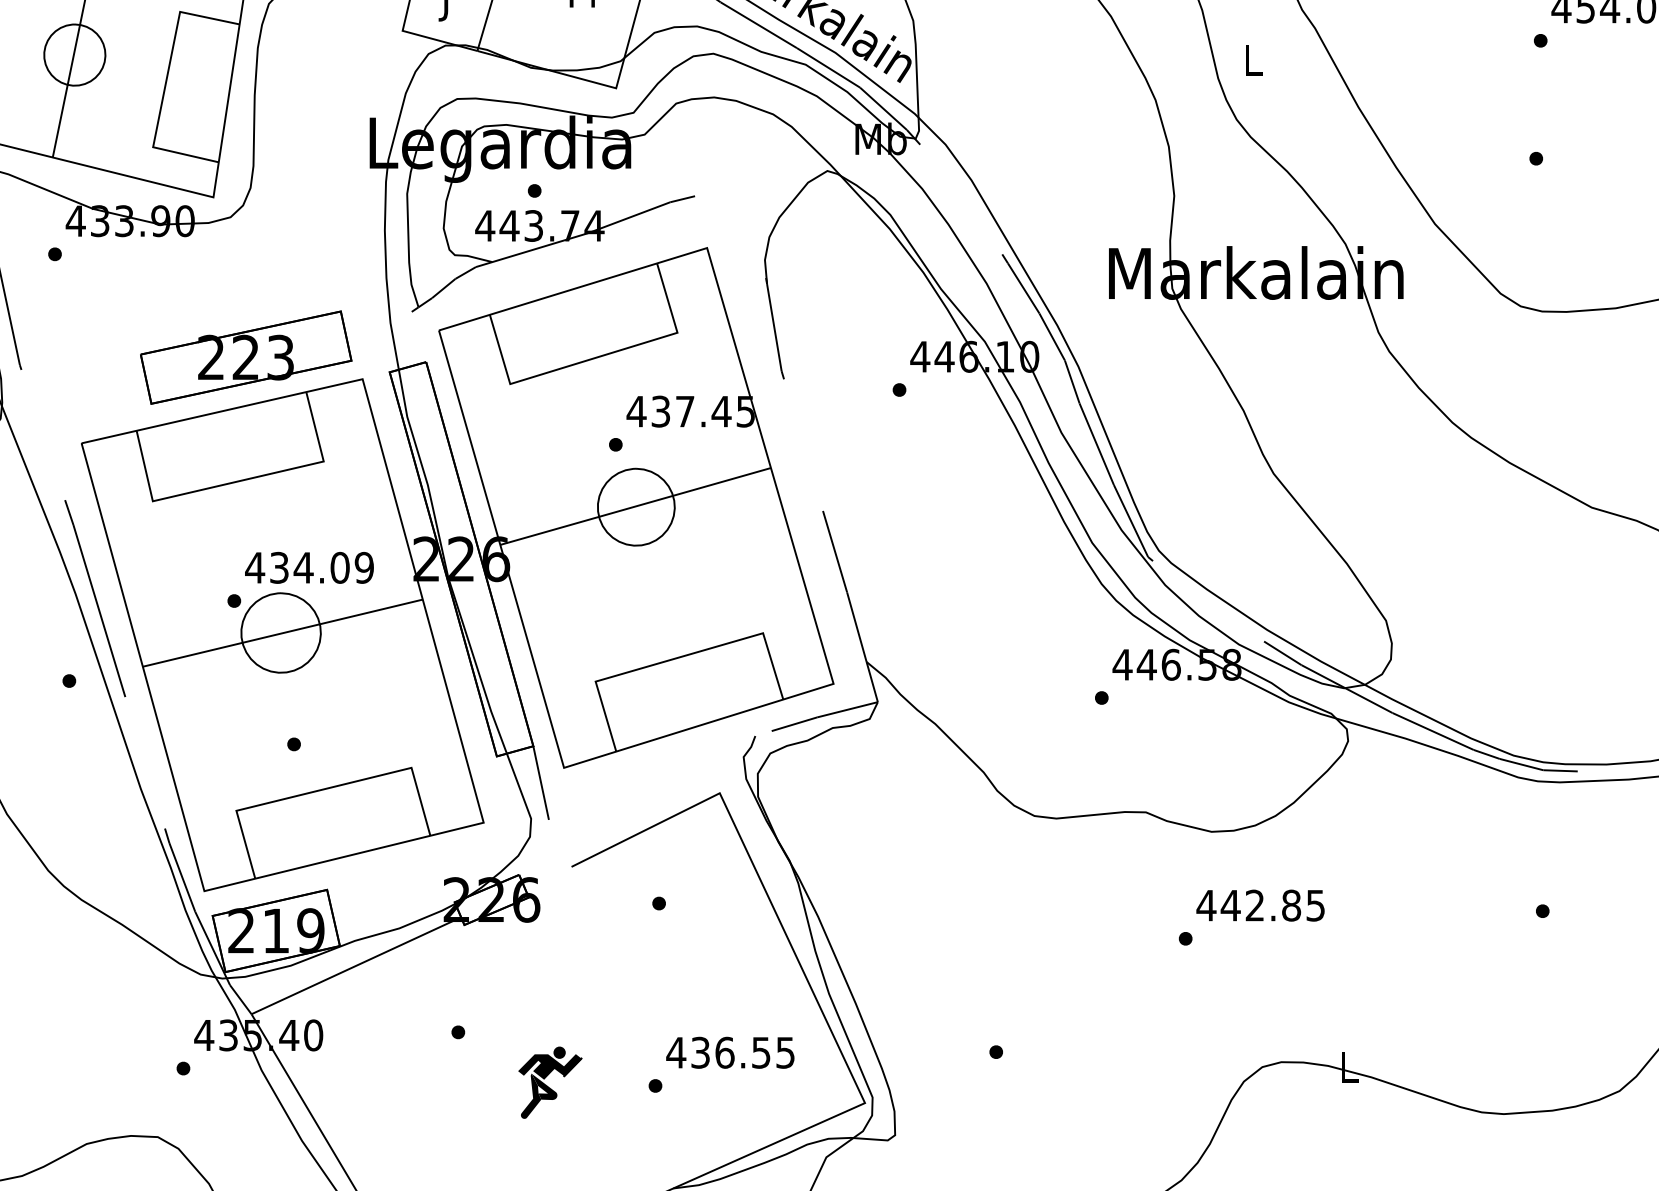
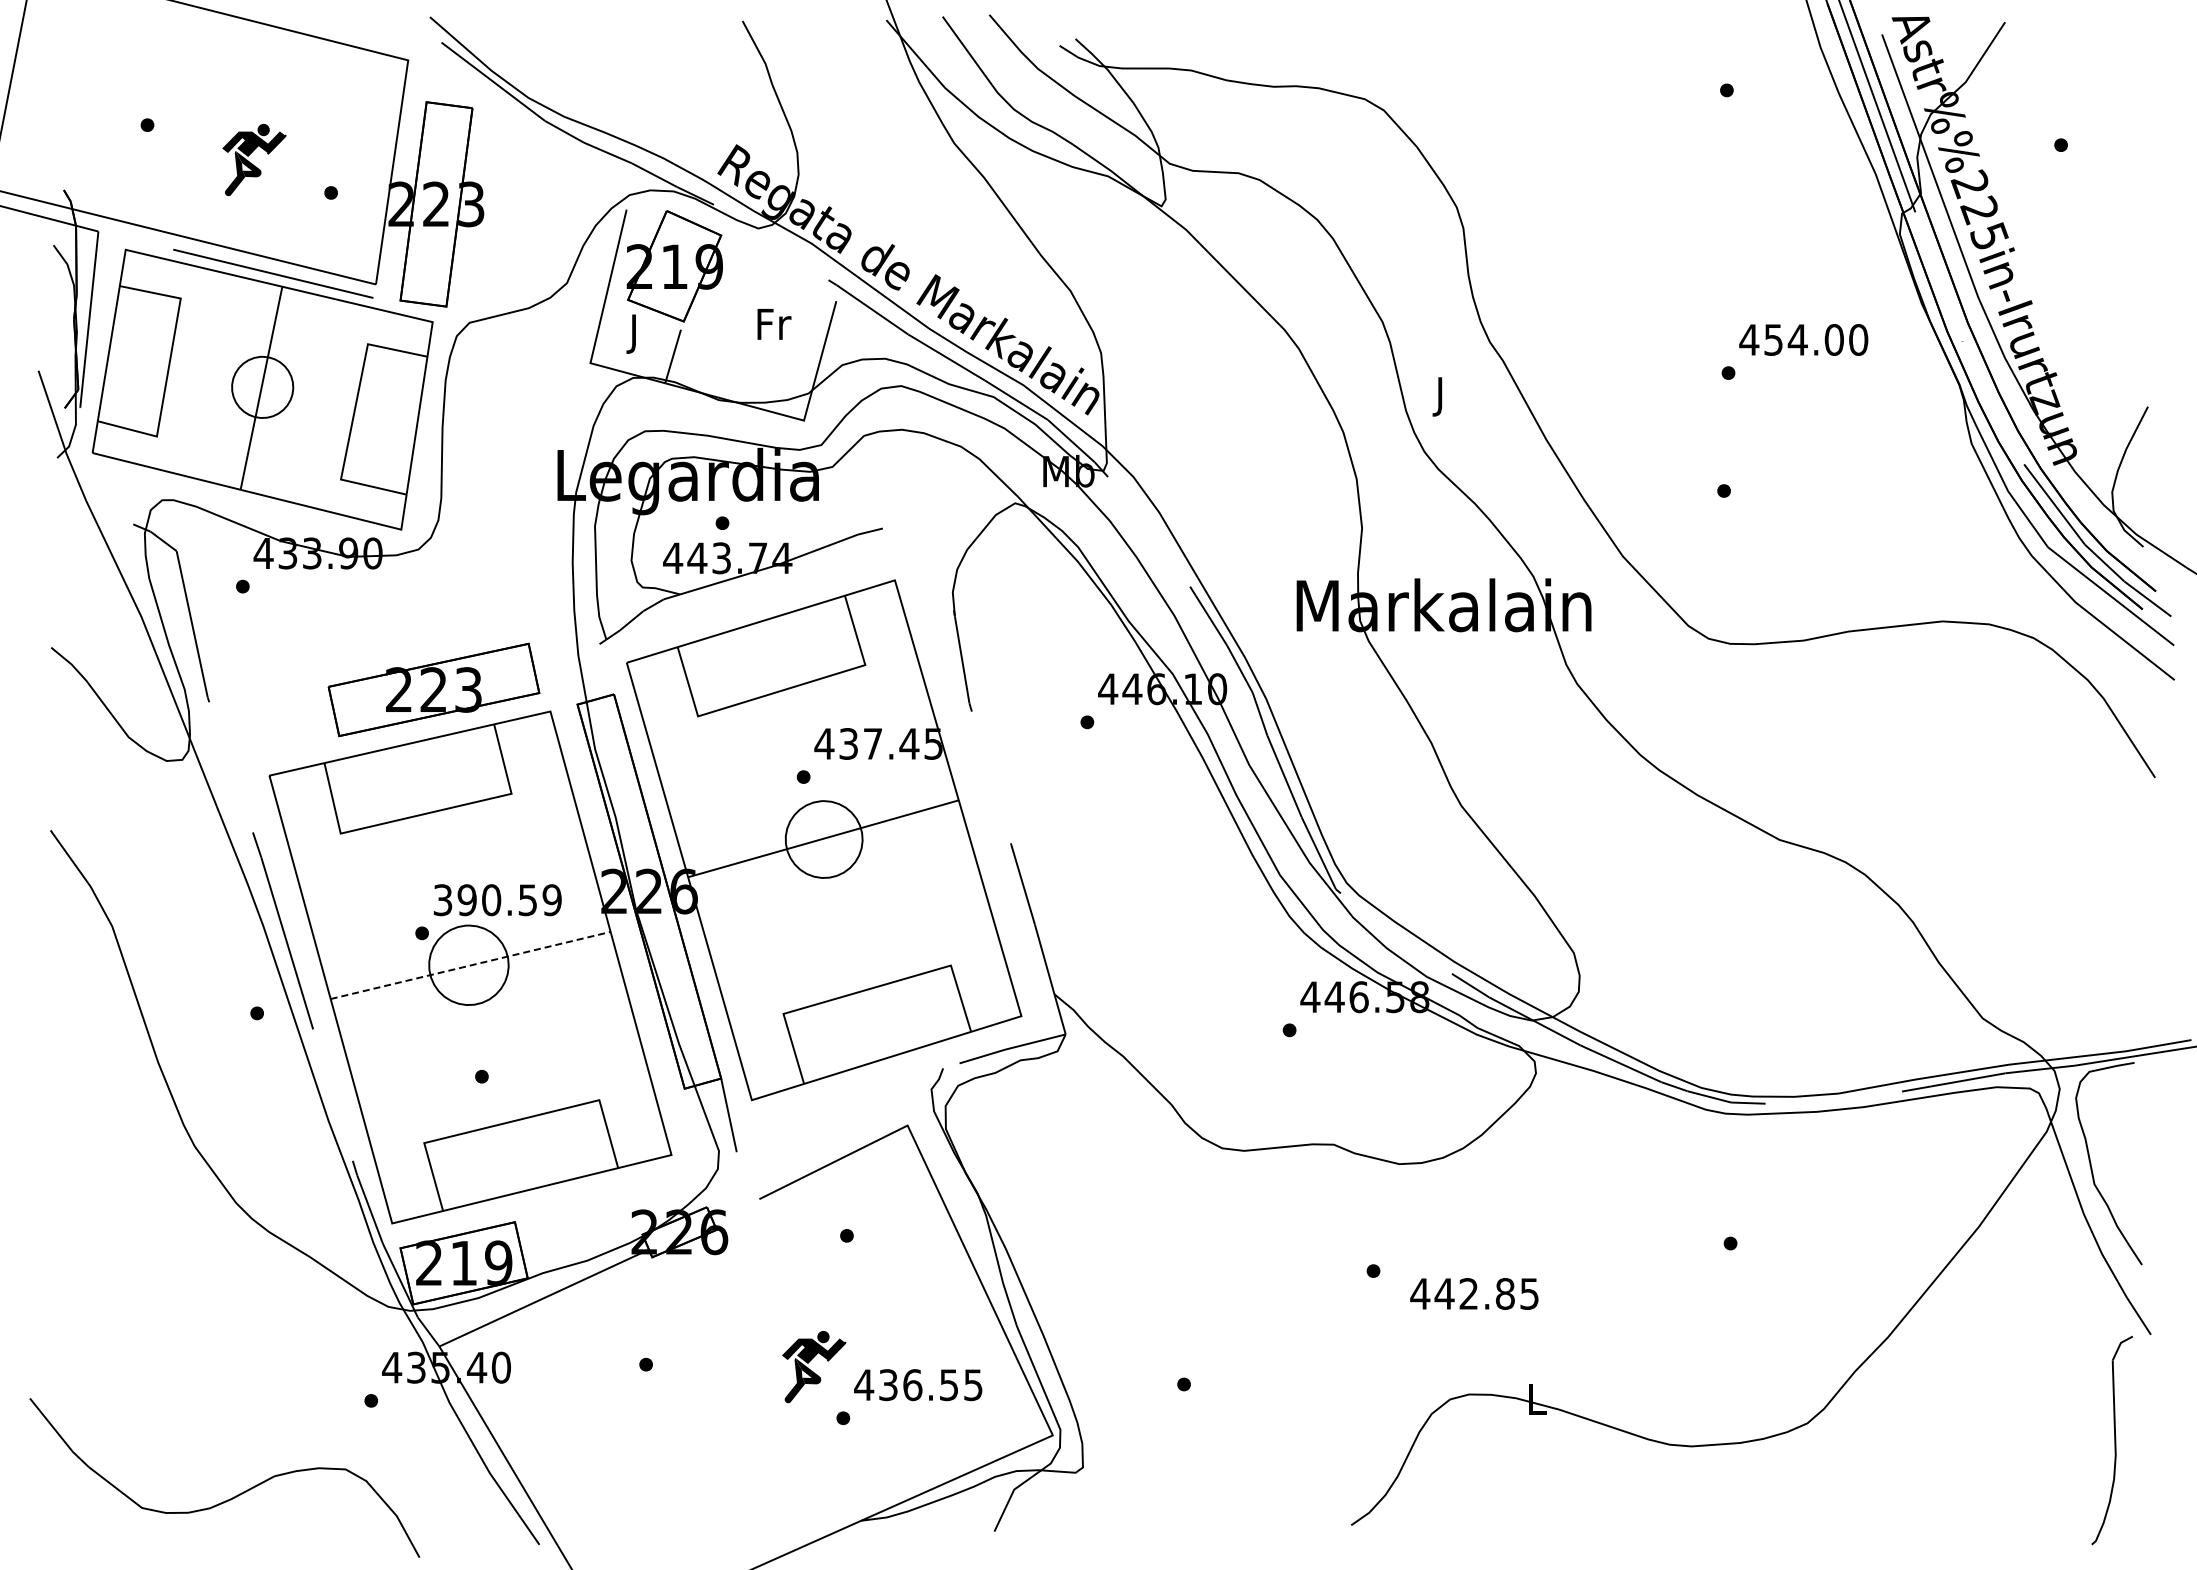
text: (1253, 64) -> (1441, 396), L -> J
text: (296, 568) -> (484, 900), 434.09 -> 390.59
line: (282, 633) -> (470, 965), solid -> dashed
text: (1260, 905) -> (1474, 1293), moved
part: (550, 1083) -> (814, 1367), moved

